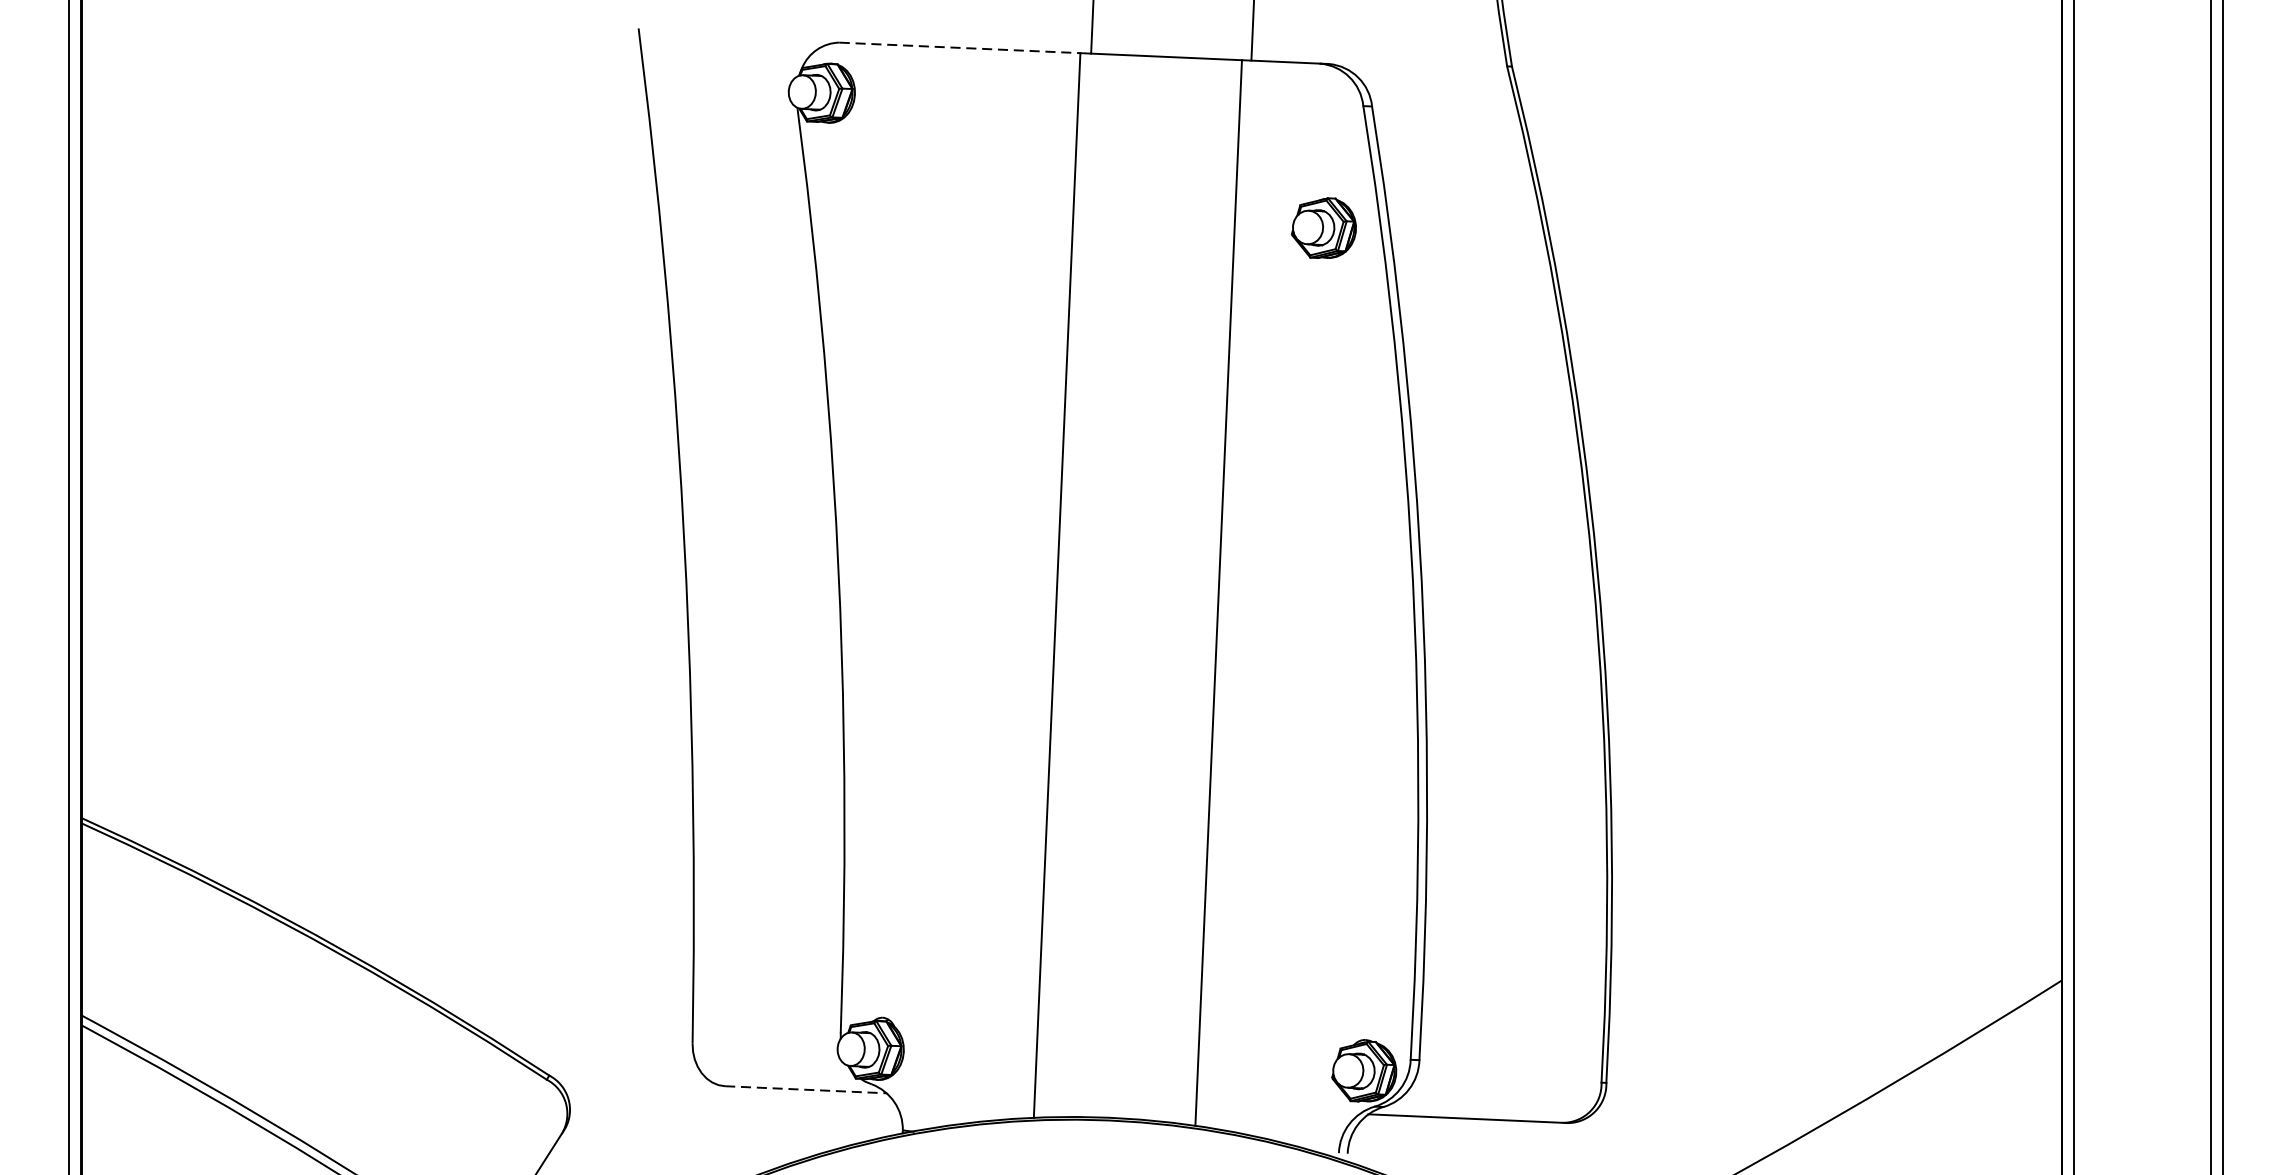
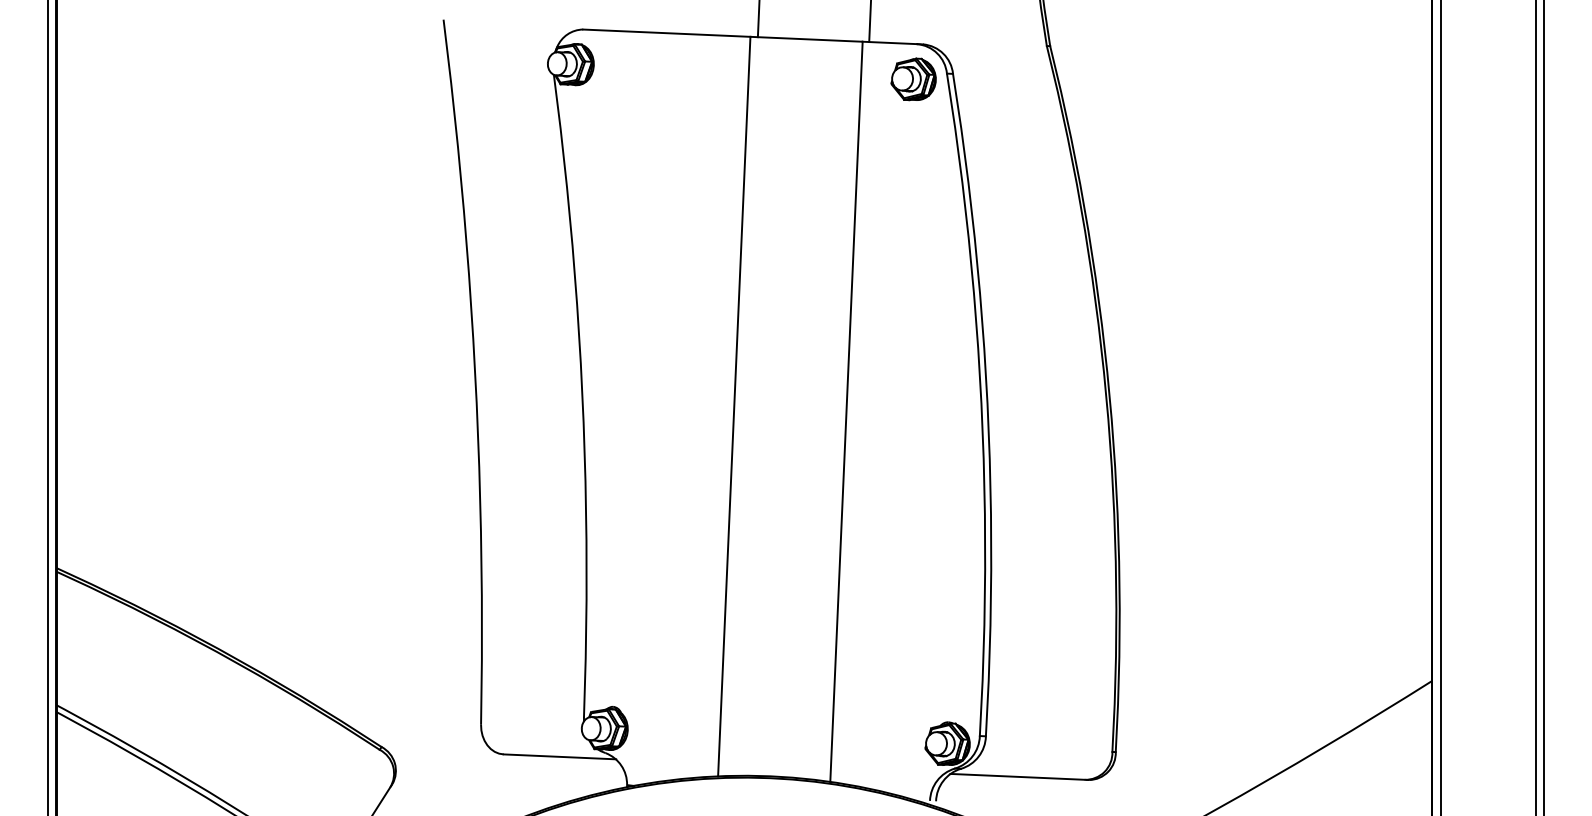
line: (959, 48) -> (666, 33), dashed -> solid
part: (1323, 228) -> (913, 79), moved
line: (806, 1089) -> (560, 756), dashed -> solid

